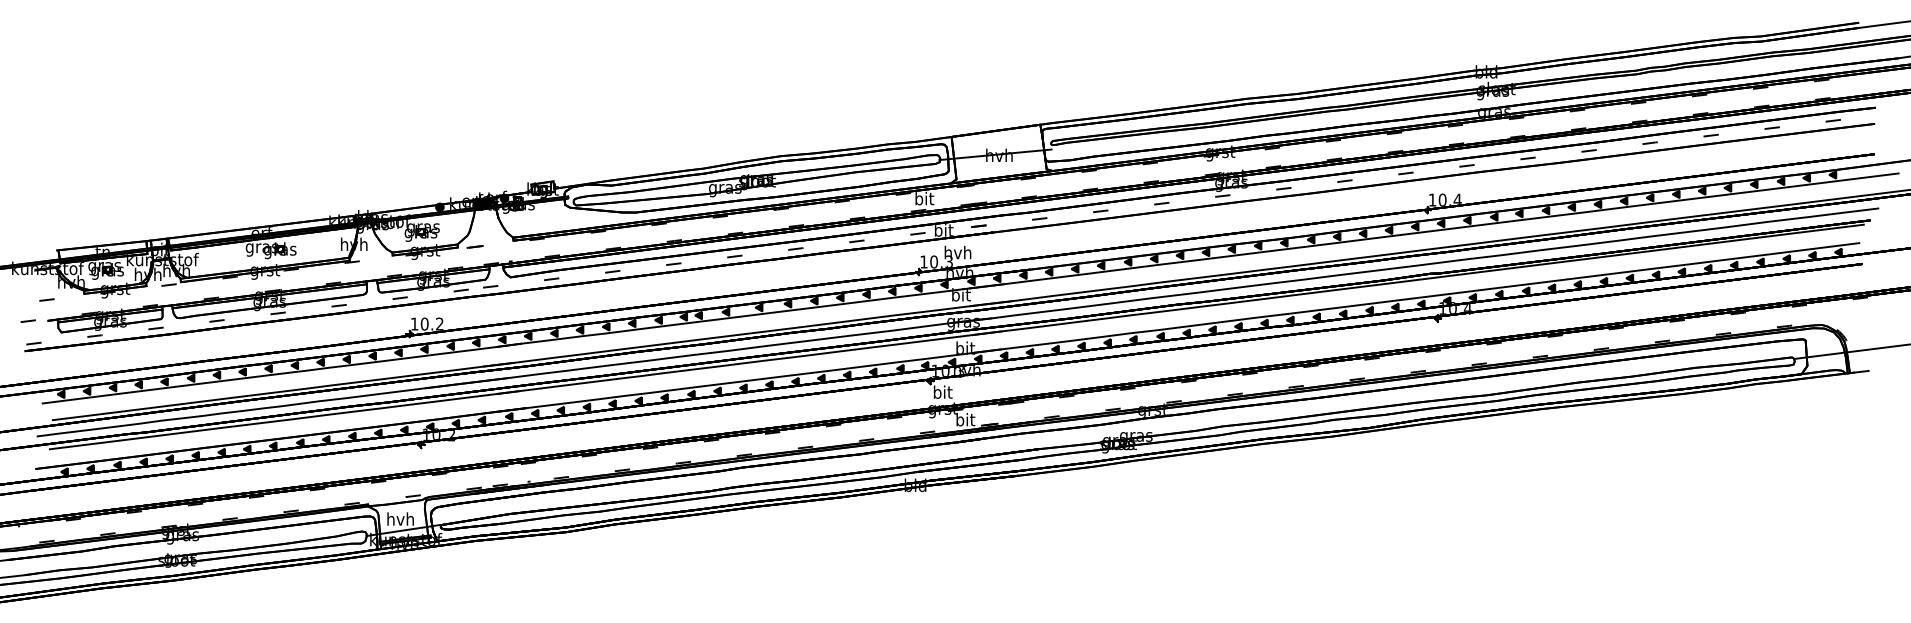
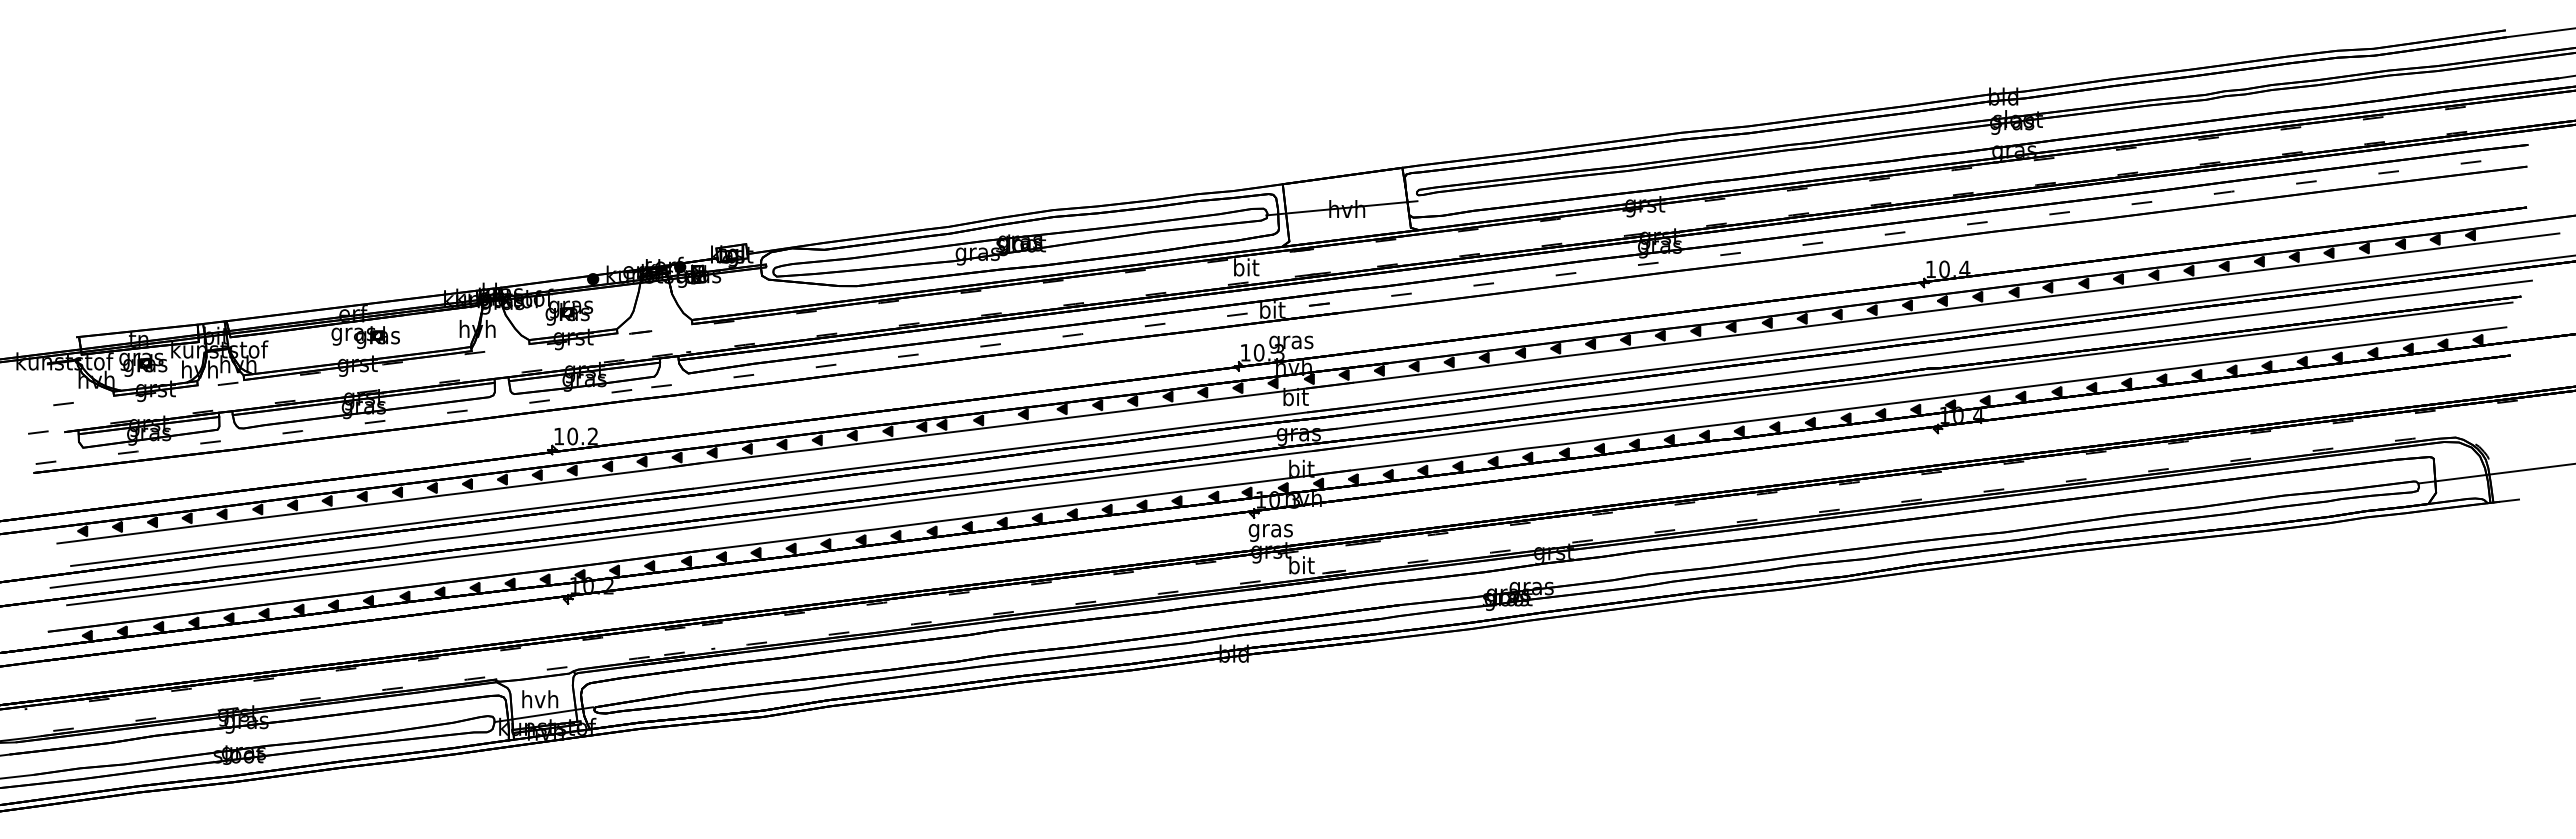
text: (958, 254) -> (1291, 342), hvh -> gras
text: (942, 393) -> (1270, 530), bit -> gras

